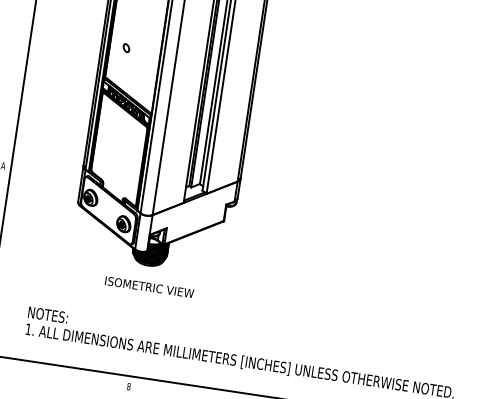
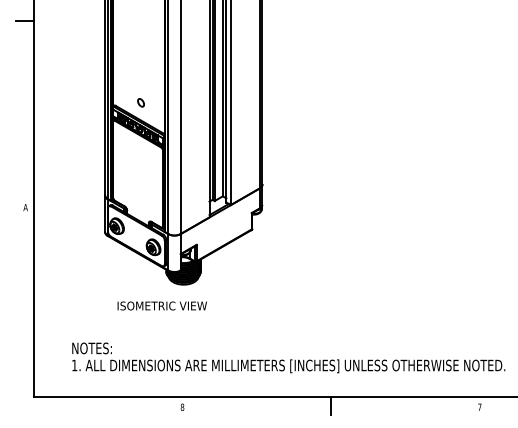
part: (125, 47) -> (140, 102), moved
text: (148, 286) -> (161, 305), moved

